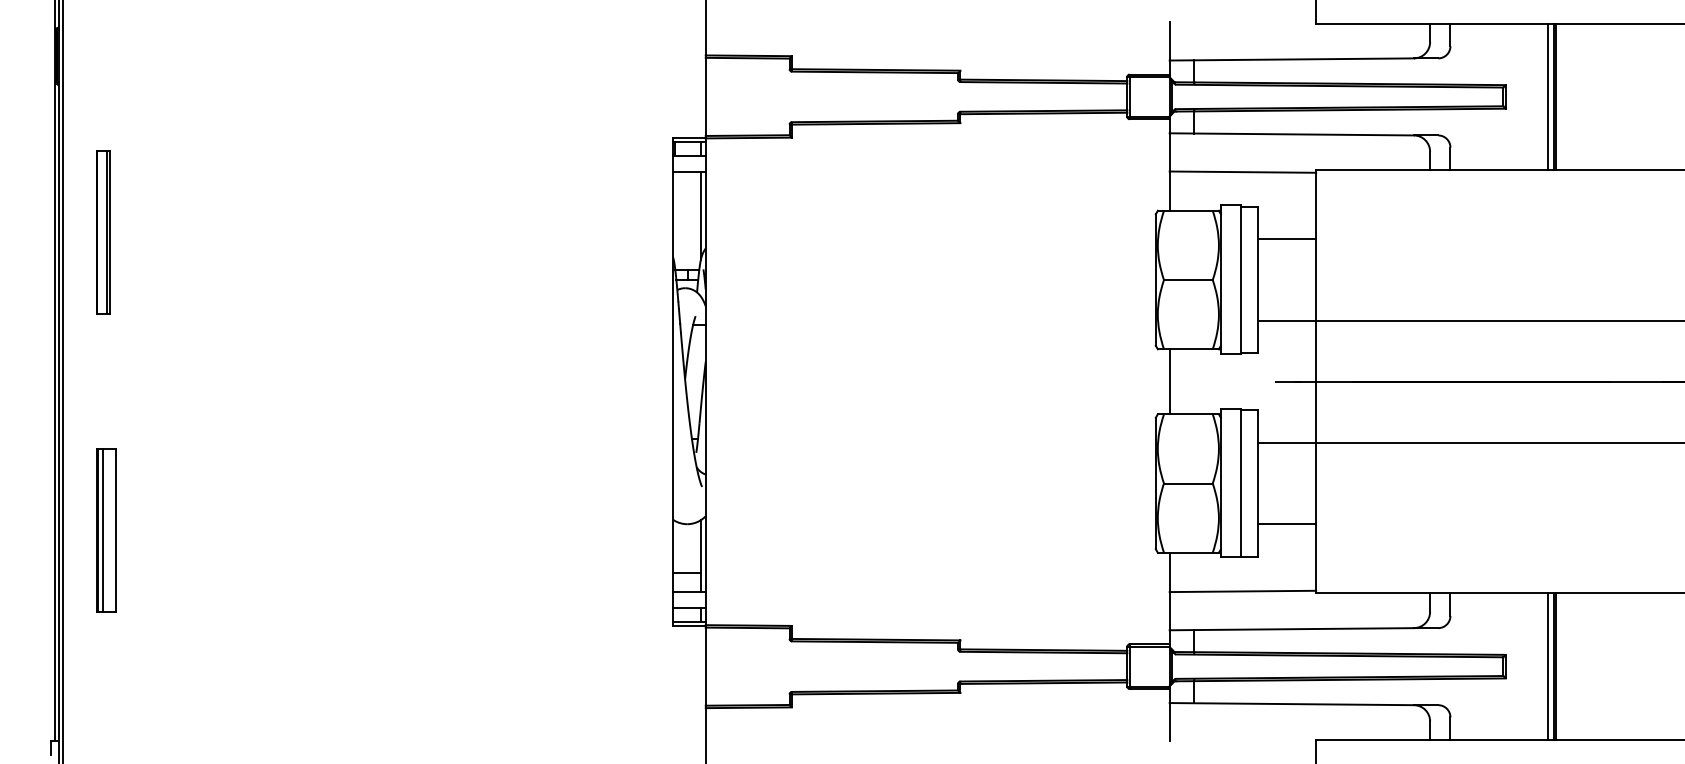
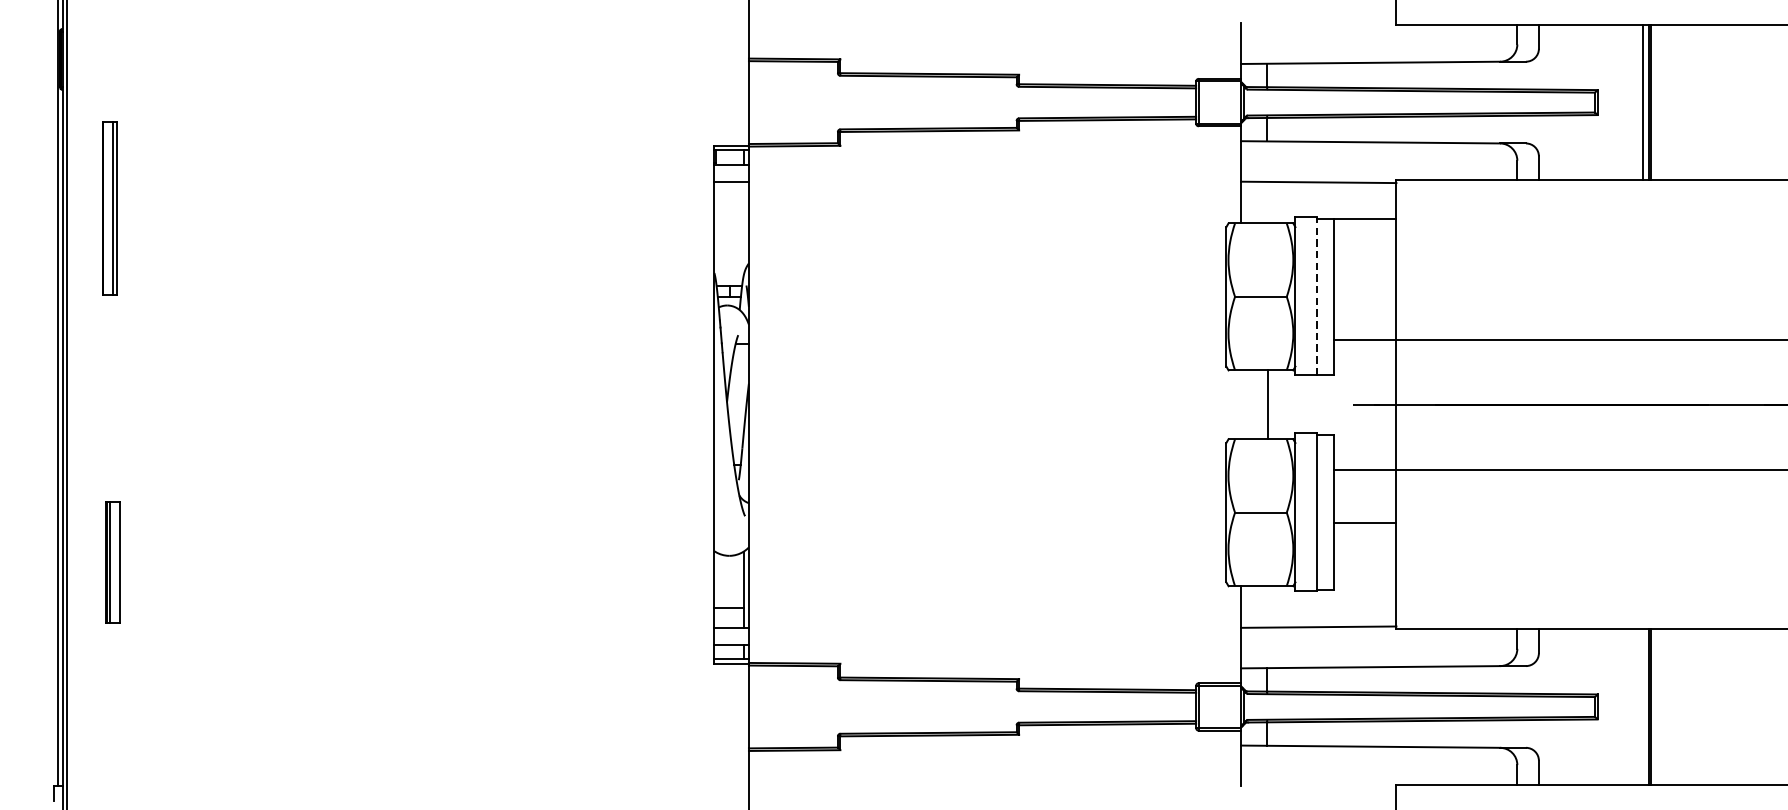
line: (700, 215) -> (743, 228), removed
part: (103, 232) -> (110, 208), moved
line: (1286, 239) -> (1364, 218), moved
line: (1241, 279) -> (1317, 296), solid -> dashed
line: (1169, 381) -> (1267, 404), moved
line: (1286, 524) -> (1364, 523), moved
part: (106, 530) -> (113, 562), size x0.7
line: (1548, 666) -> (1642, 706), removed

